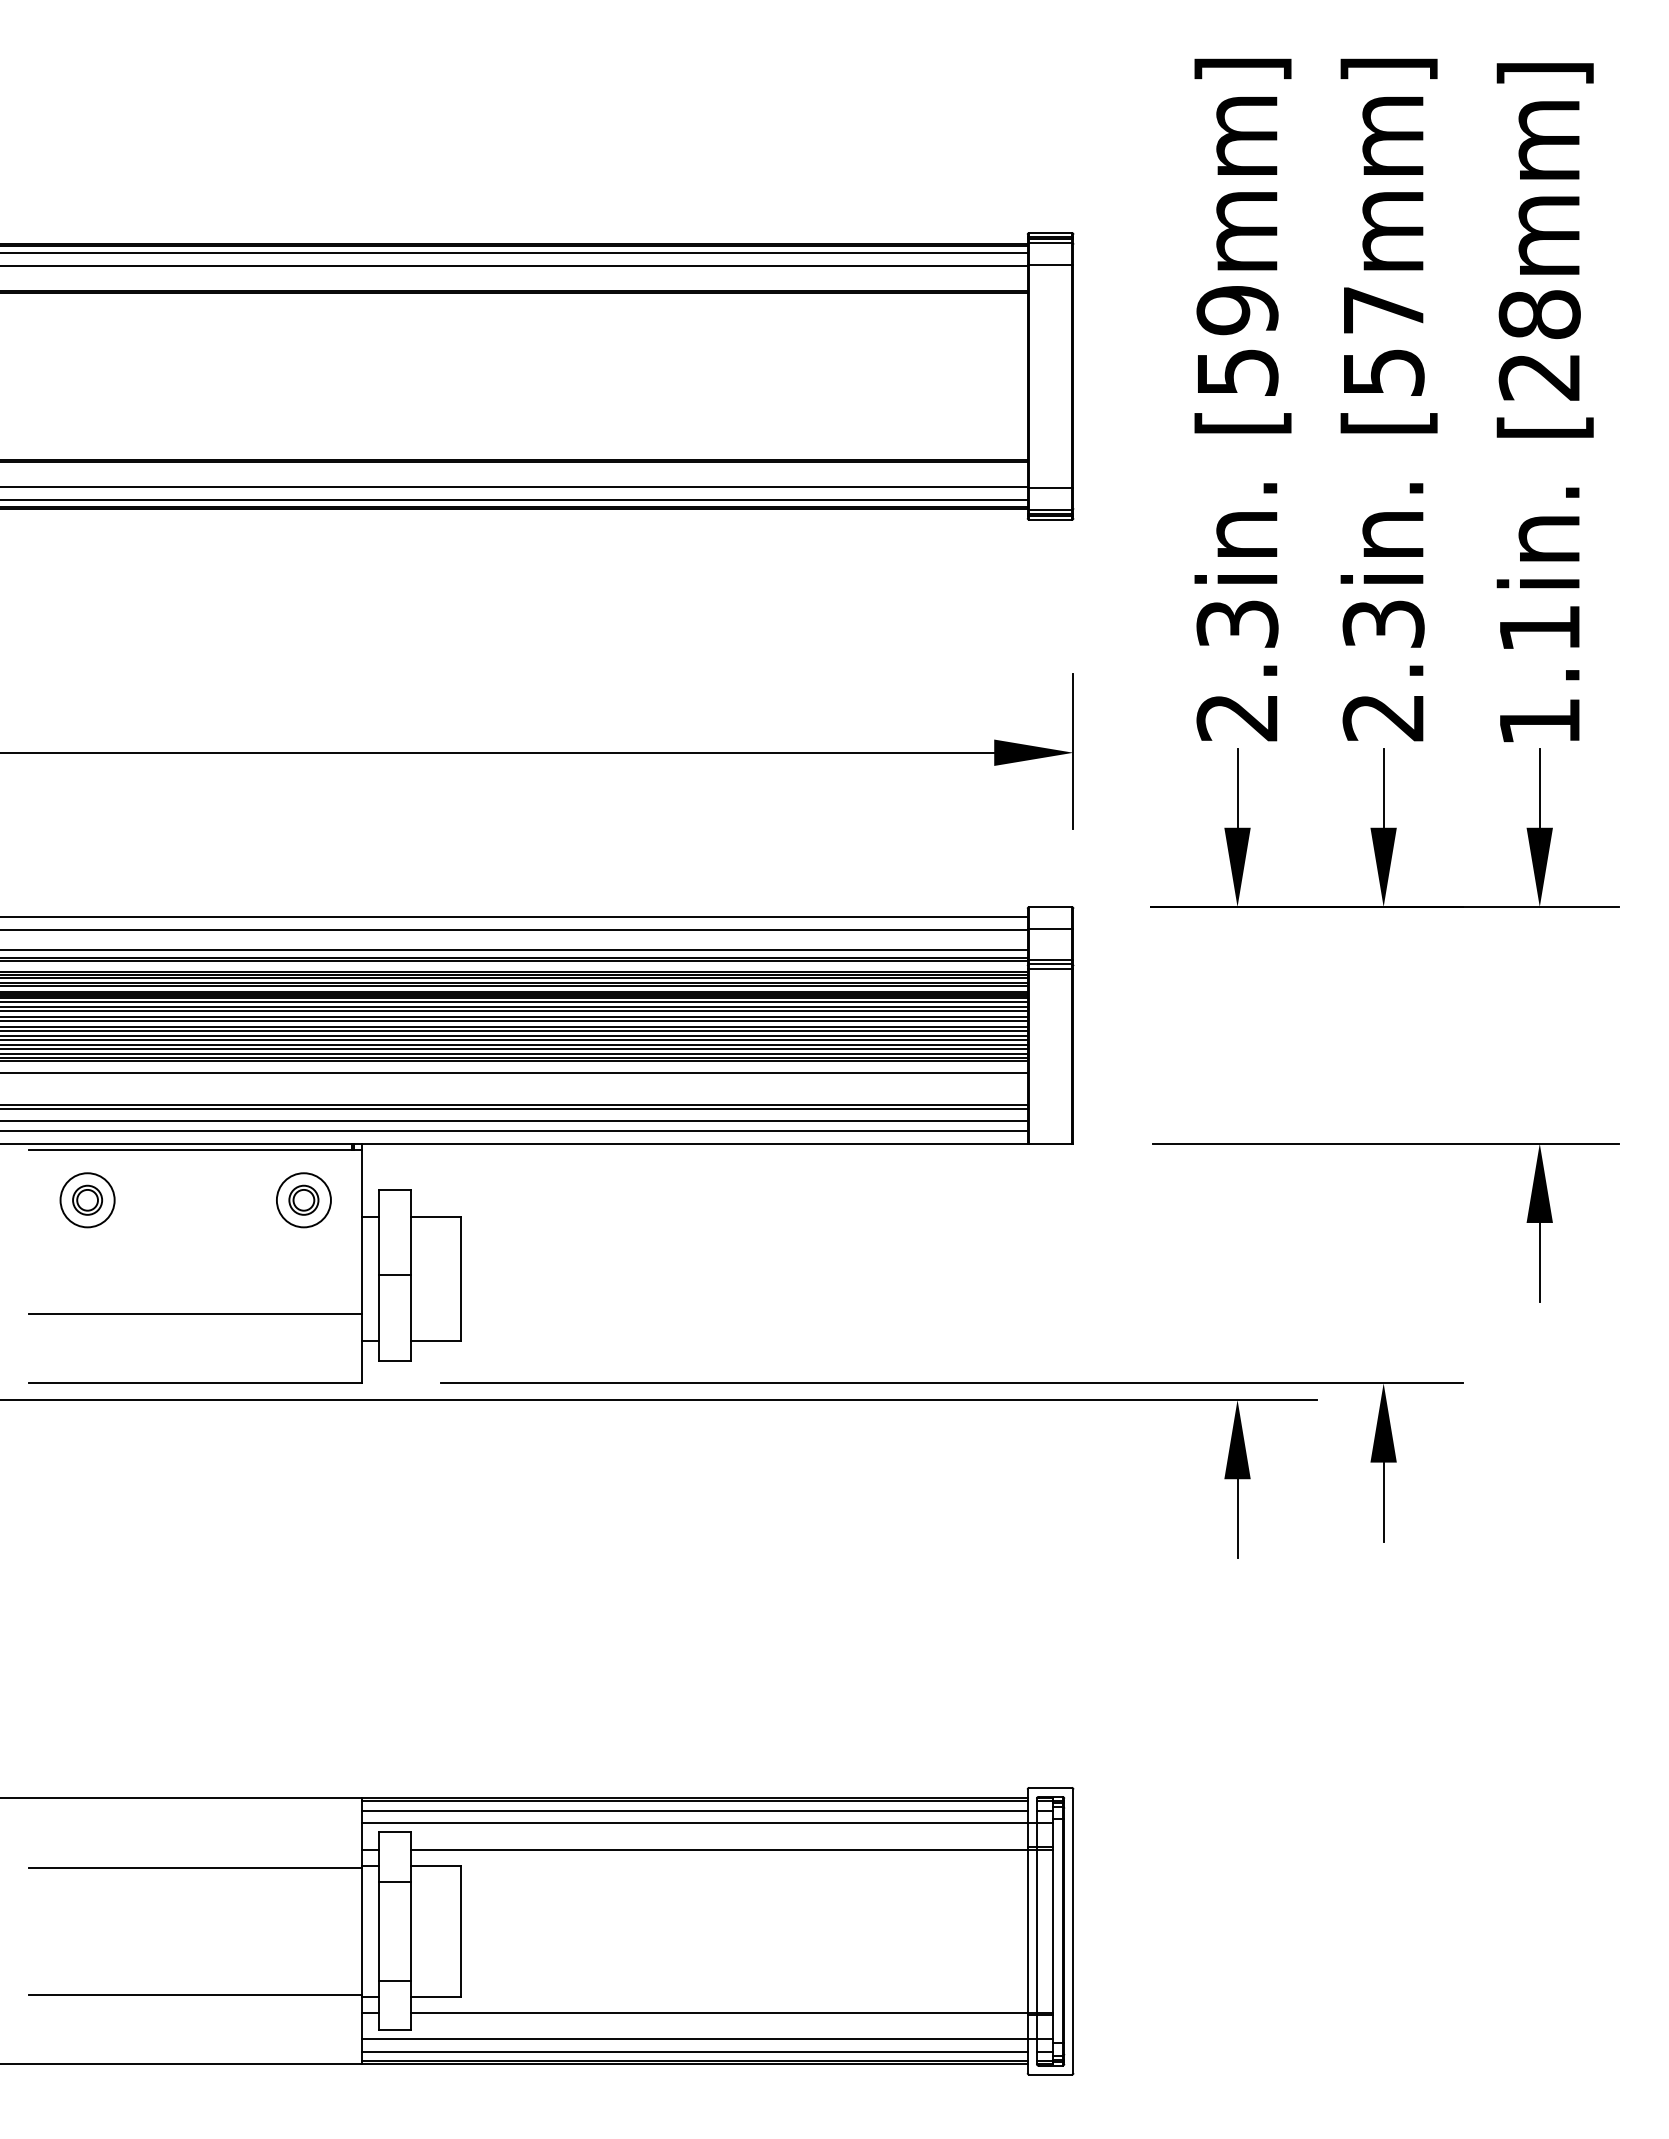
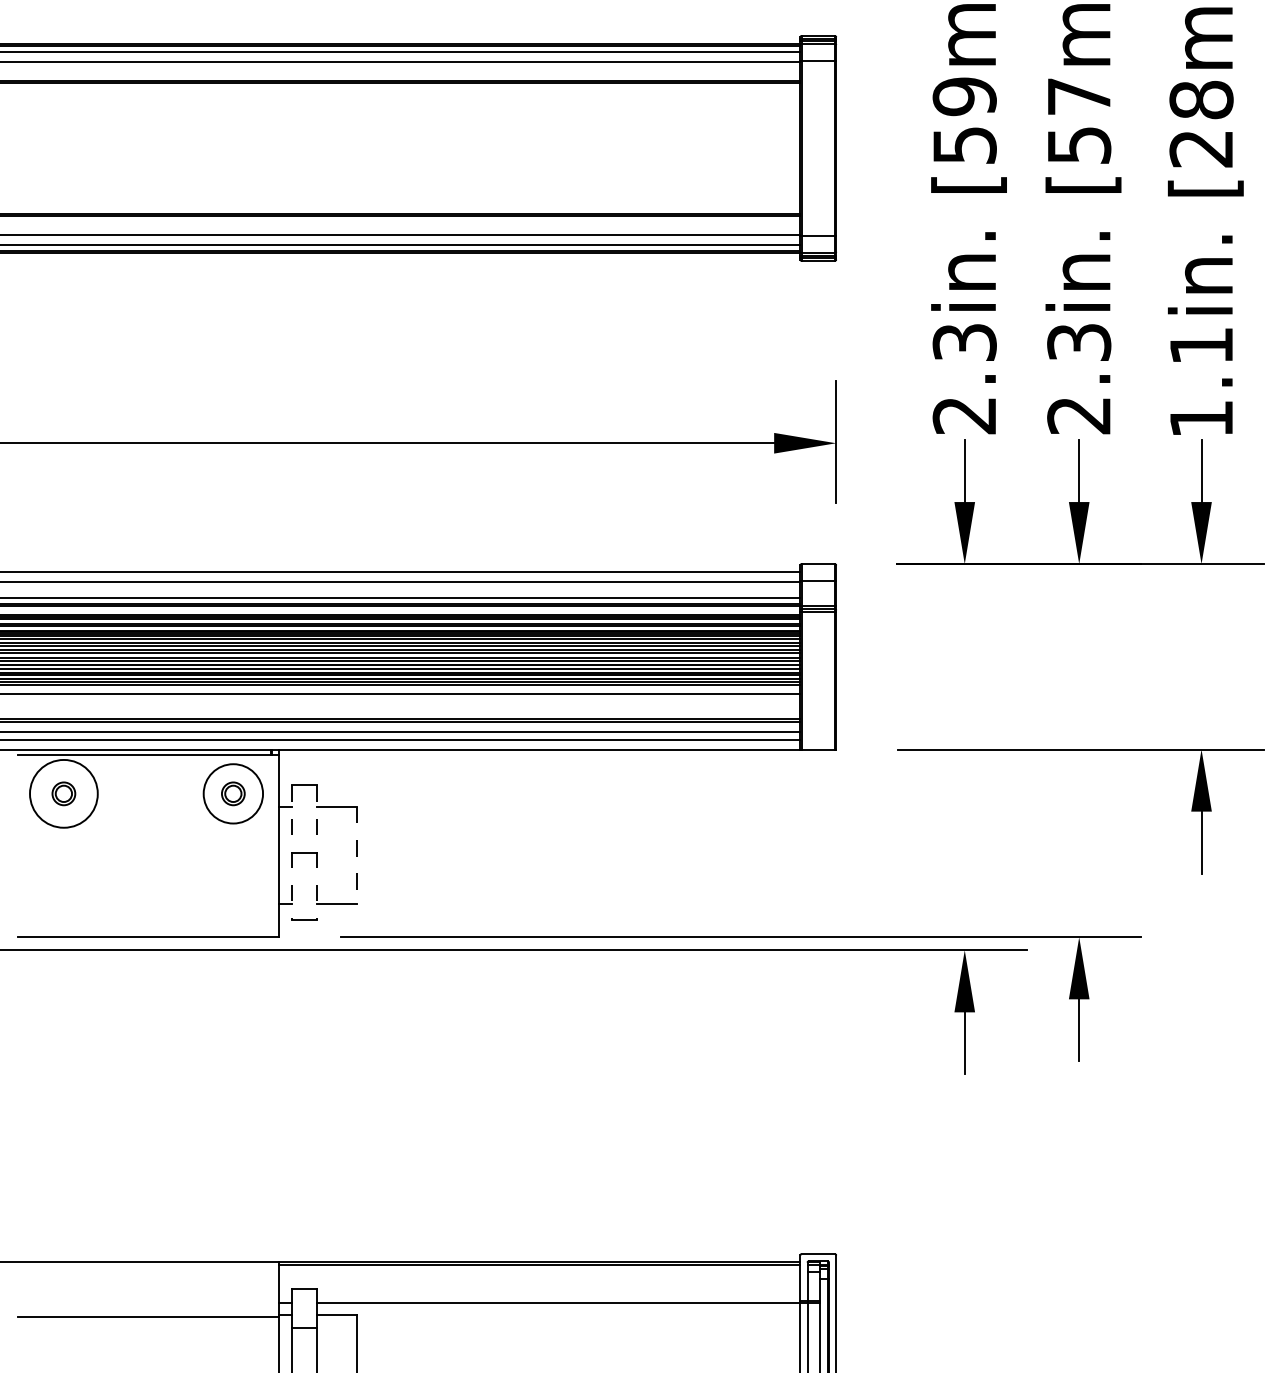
circle: (87, 1200) -> (63, 794), size x1.6
circle: (303, 1200) -> (233, 794), size x1.4
line: (378, 1275) -> (291, 852), solid -> dashed
line: (411, 1275) -> (317, 852), solid -> dashed
line: (461, 1278) -> (356, 855), solid -> dashed
line: (195, 1313) -> (148, 882), removed
line: (694, 1810) -> (539, 1271), removed
line: (707, 1823) -> (549, 1282), removed

